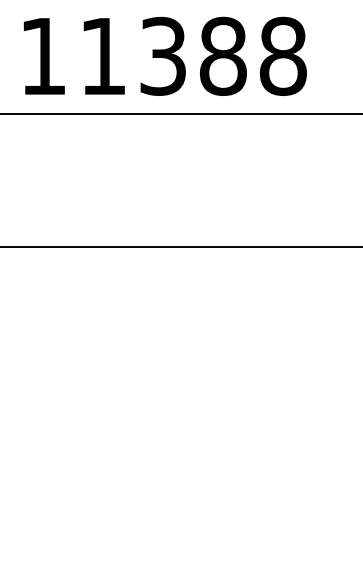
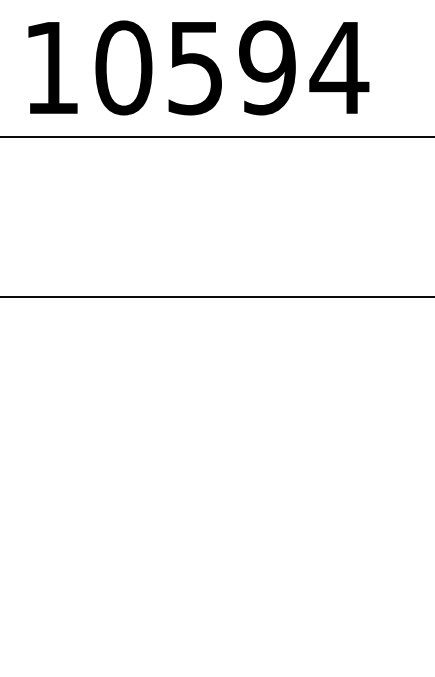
text: (194, 56) -> (232, 67), 11388 -> 10594

